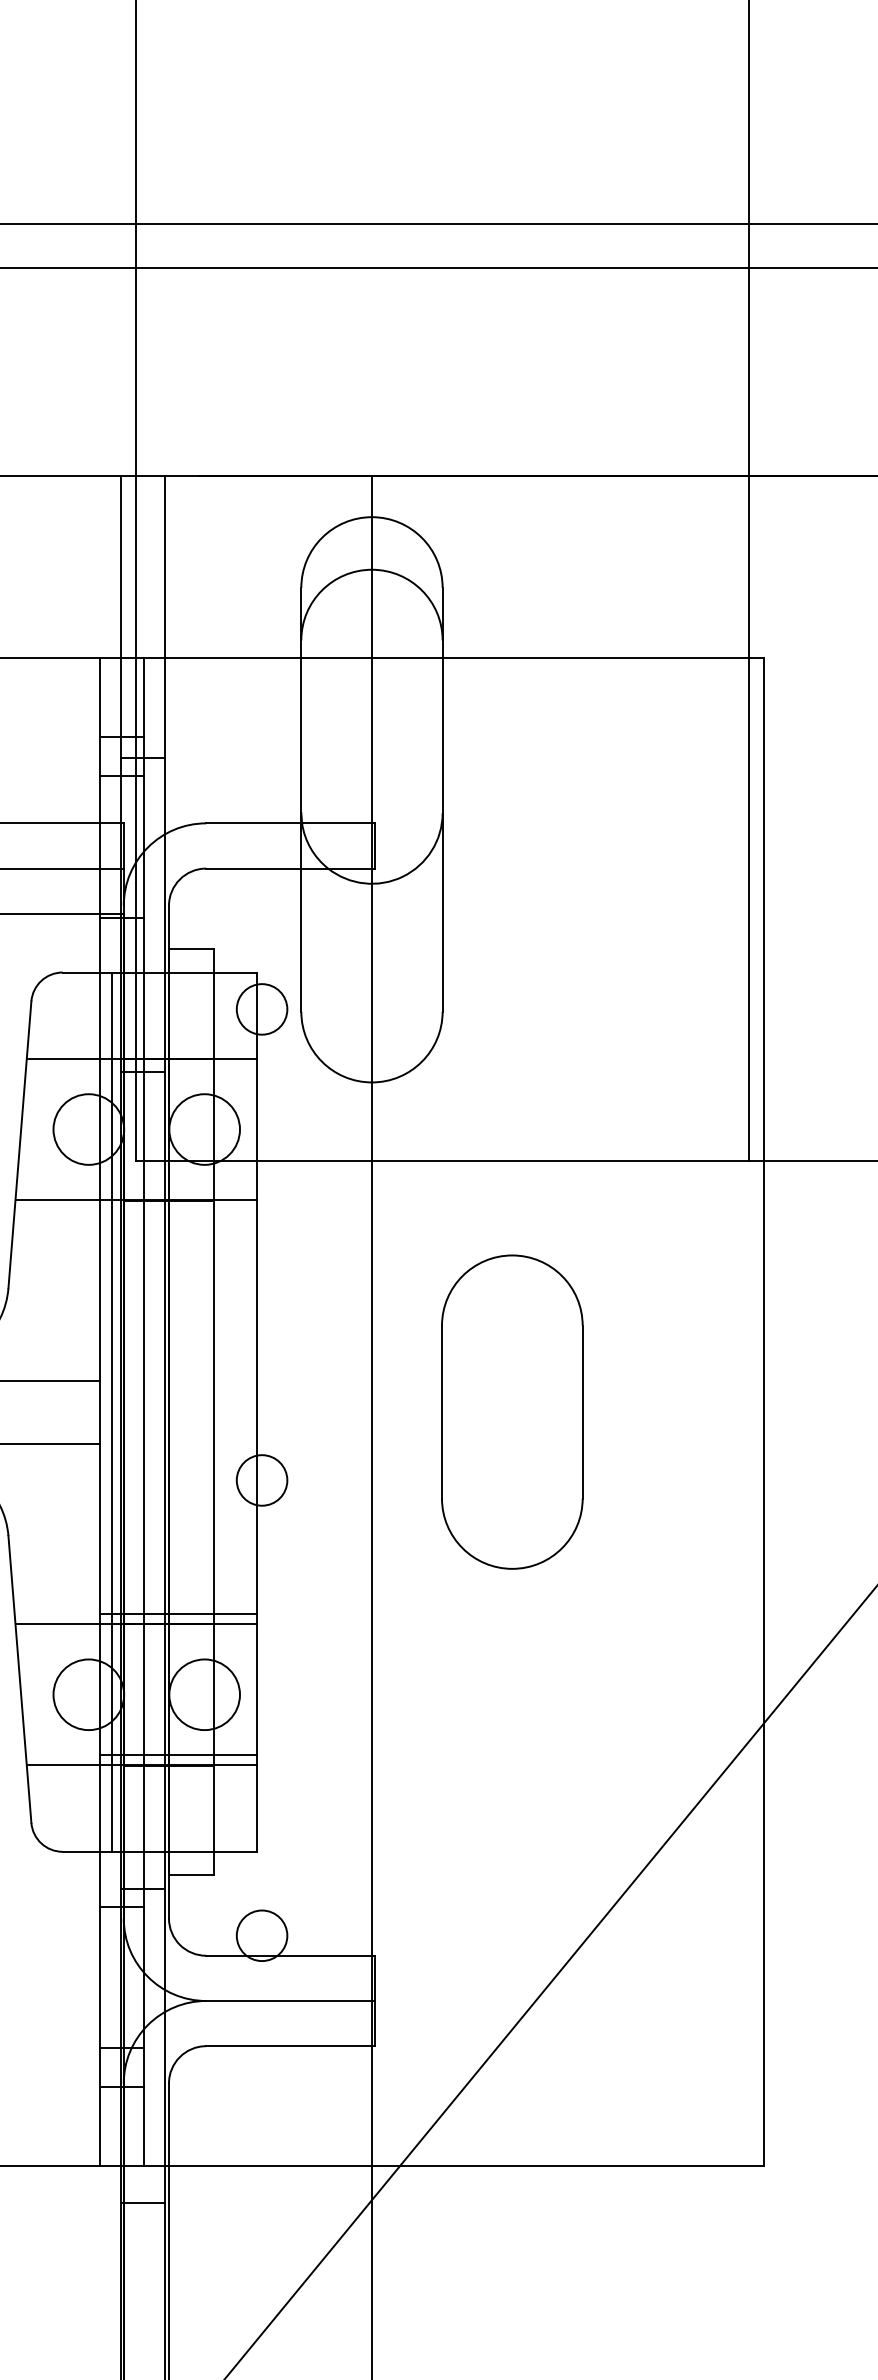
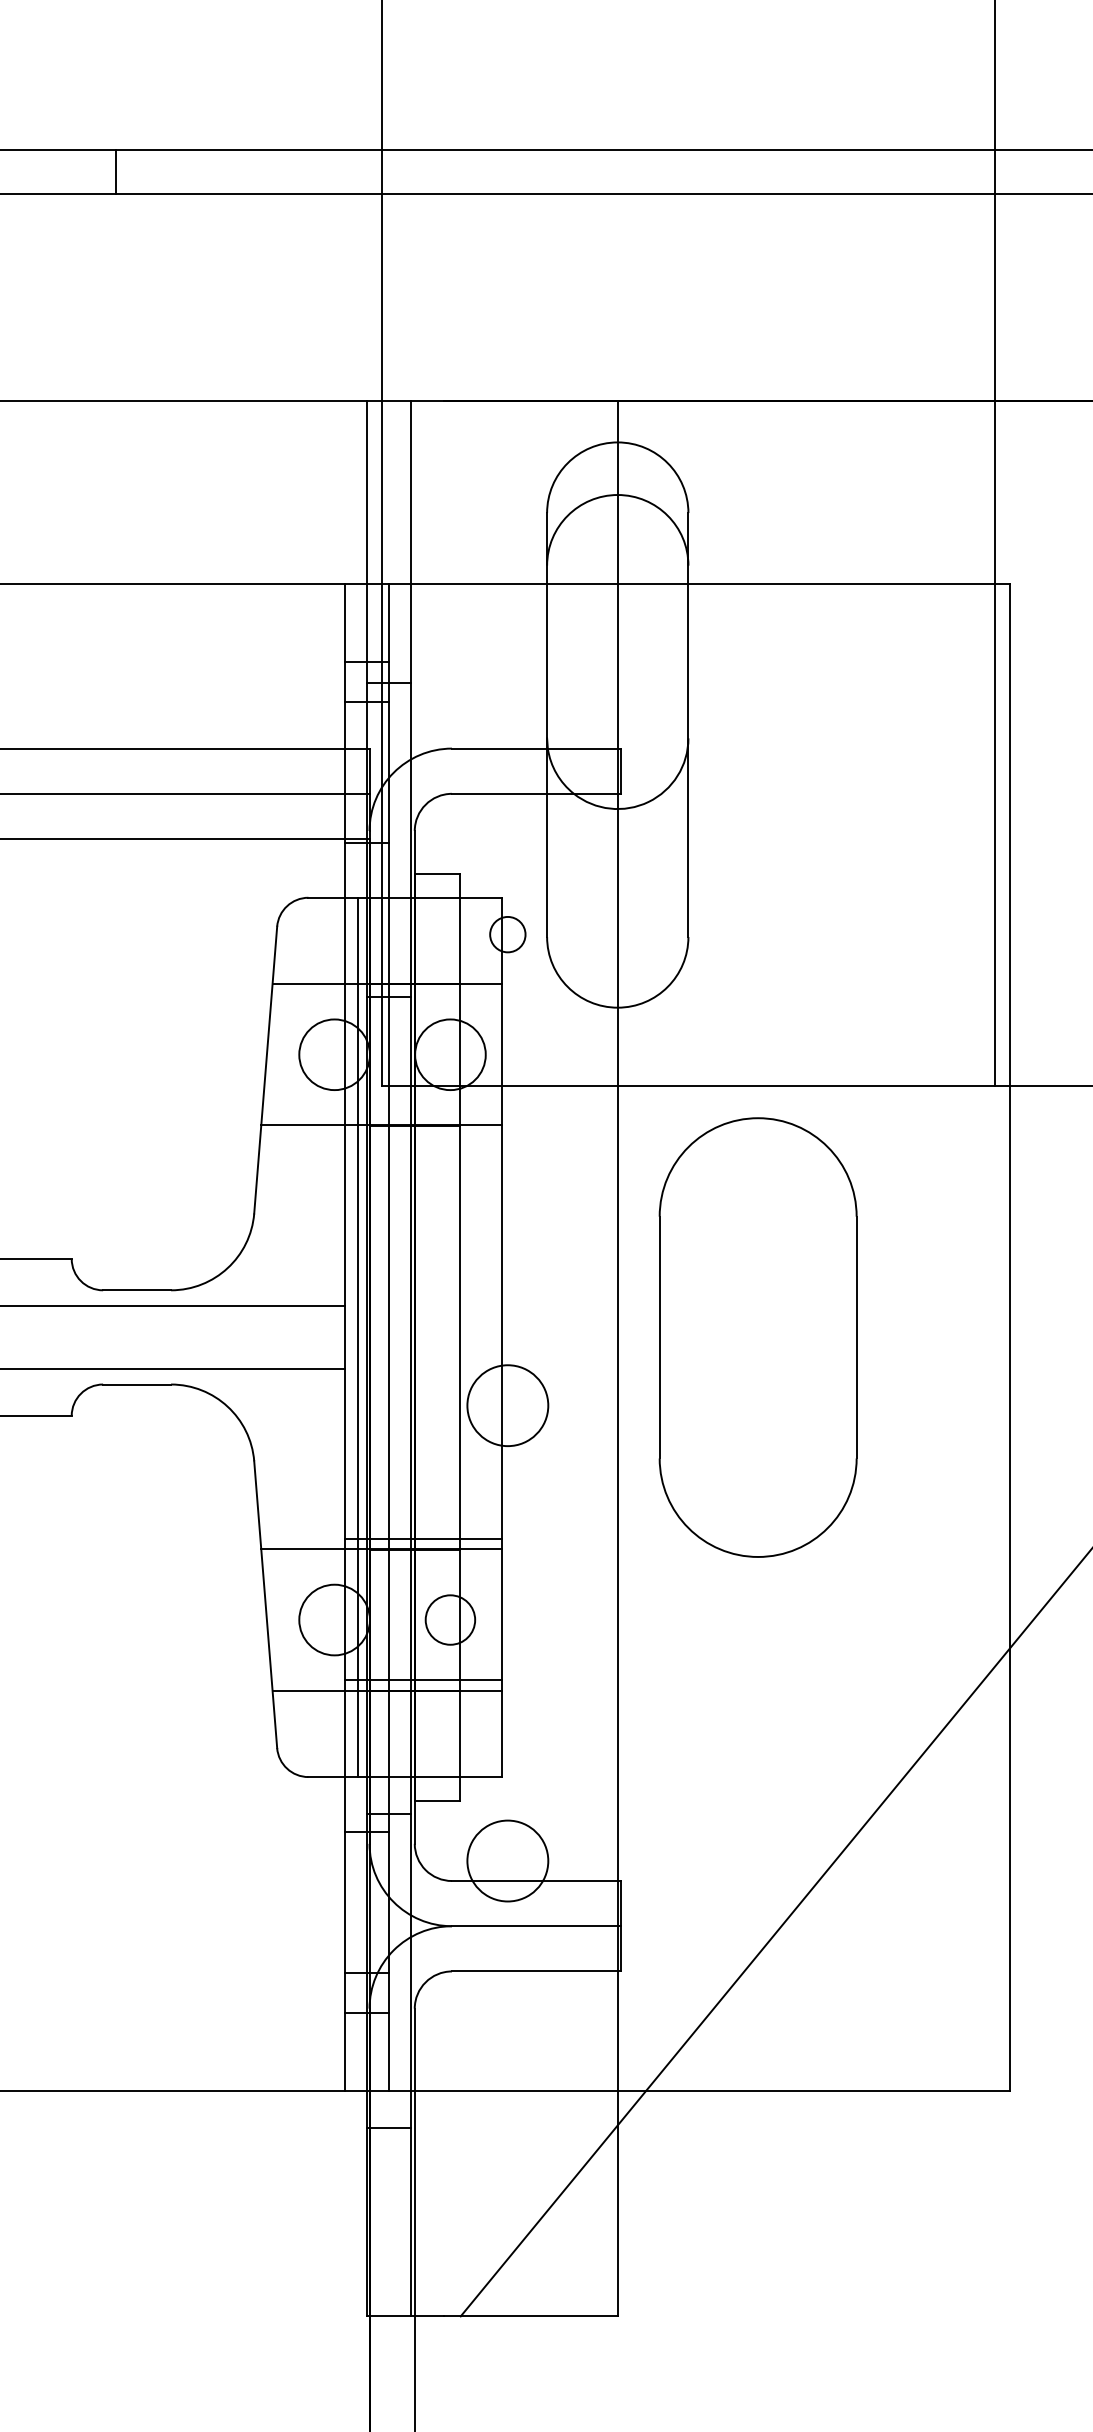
circle: (261, 1009) -> (507, 934), size x0.7
part: (511, 1411) -> (757, 1336), size x1.4
circle: (261, 1480) -> (507, 1405), size x1.6
circle: (204, 1694) -> (450, 1619), size x0.7
circle: (261, 1935) -> (507, 1860), size x1.6

